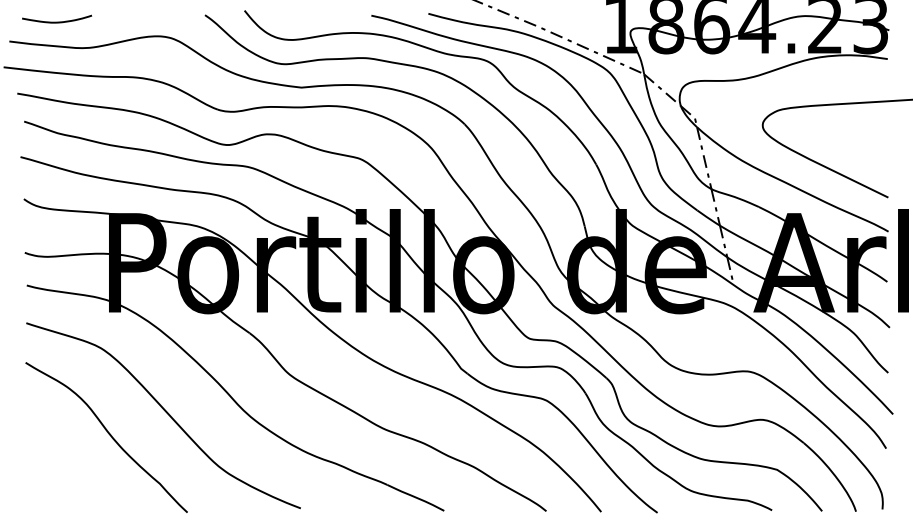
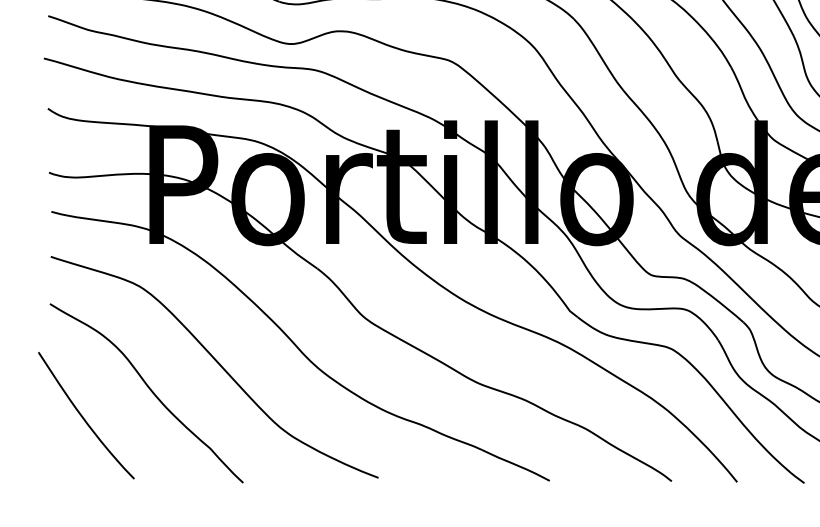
curve: (53, 456) -> (83, 415), added

